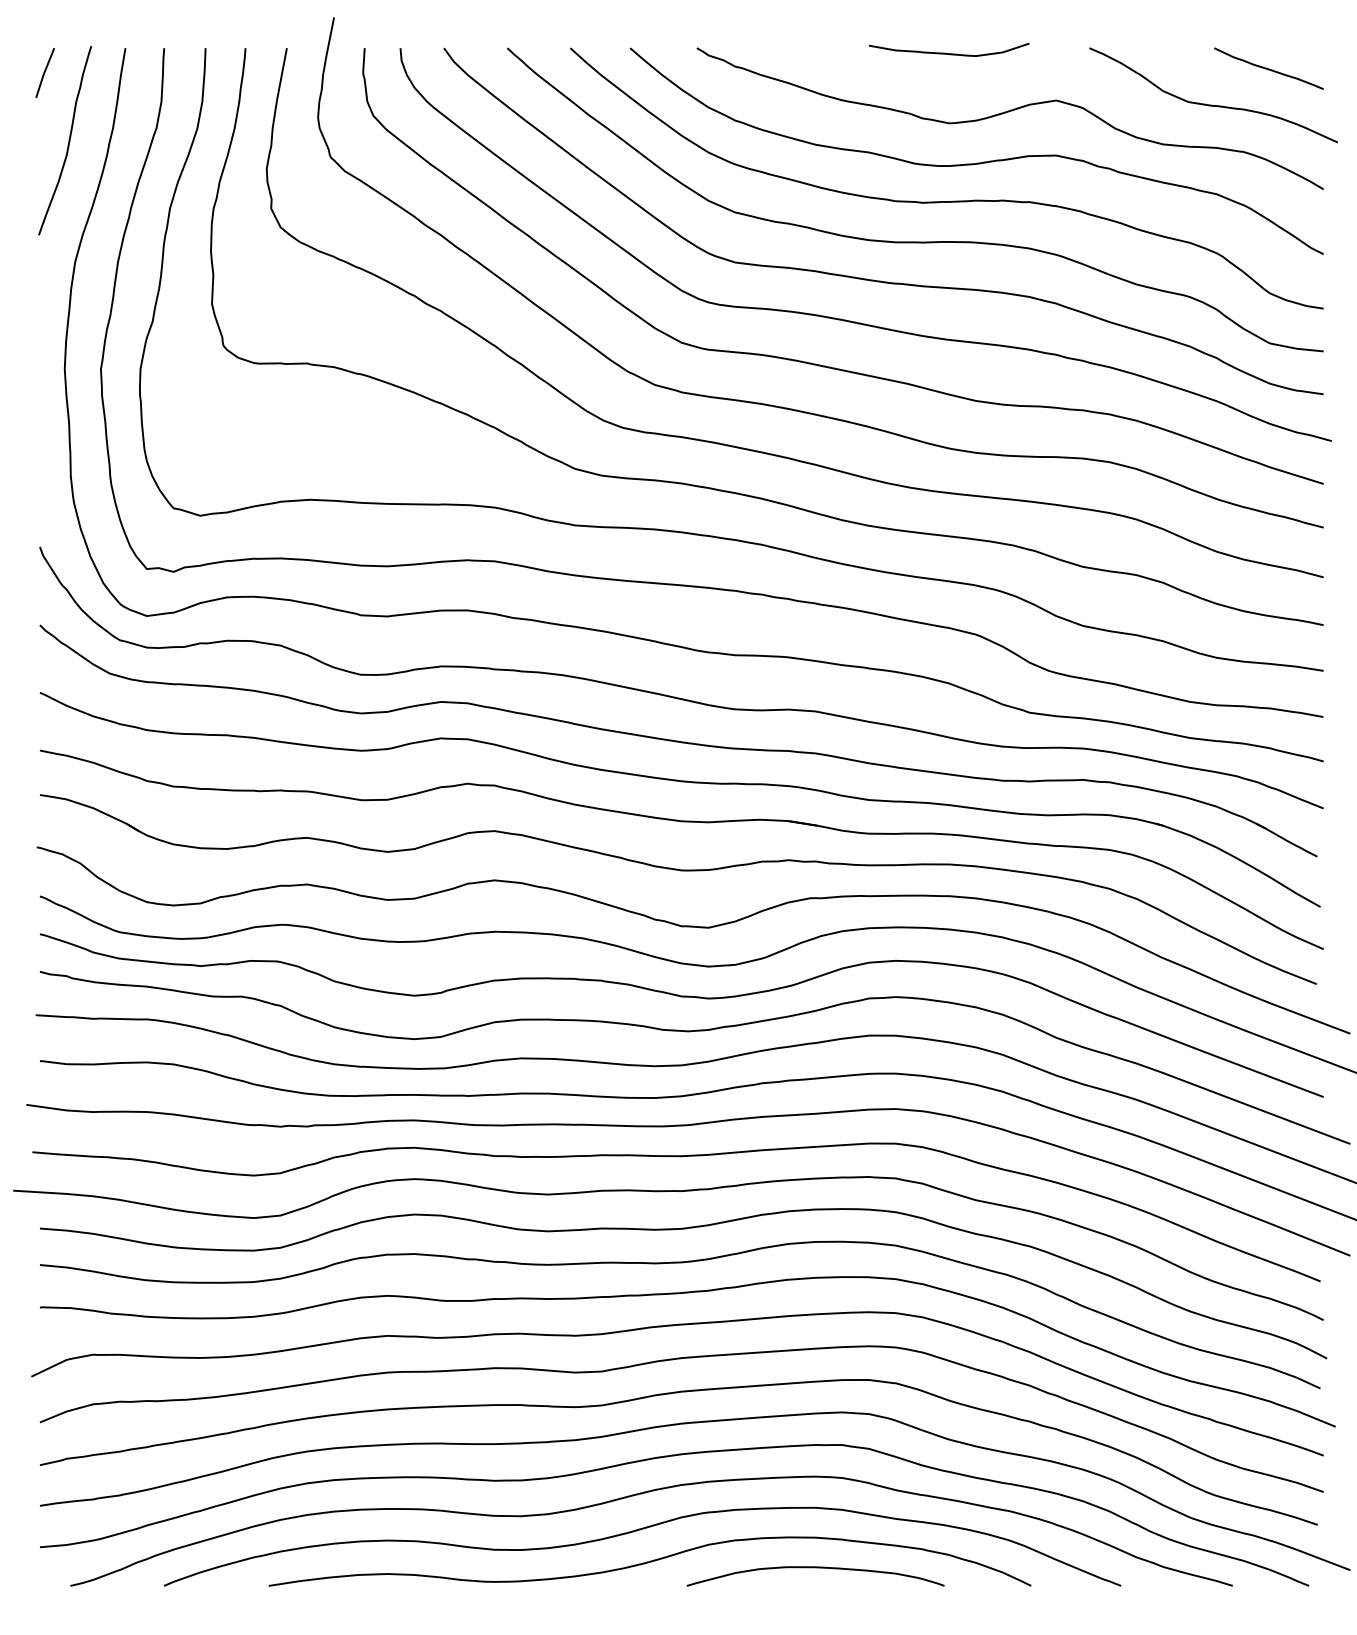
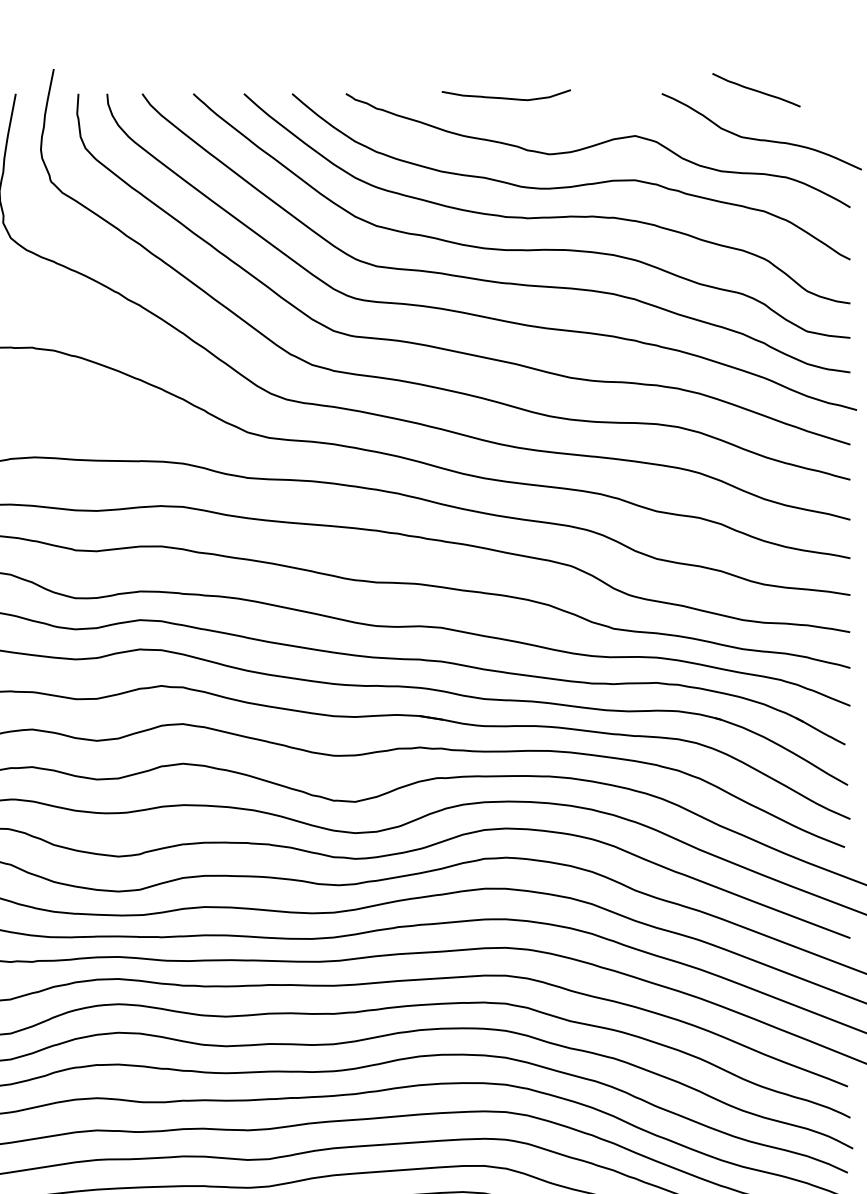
curve: (949, 53) -> (506, 98), moved
curve: (1268, 68) -> (756, 90), moved

